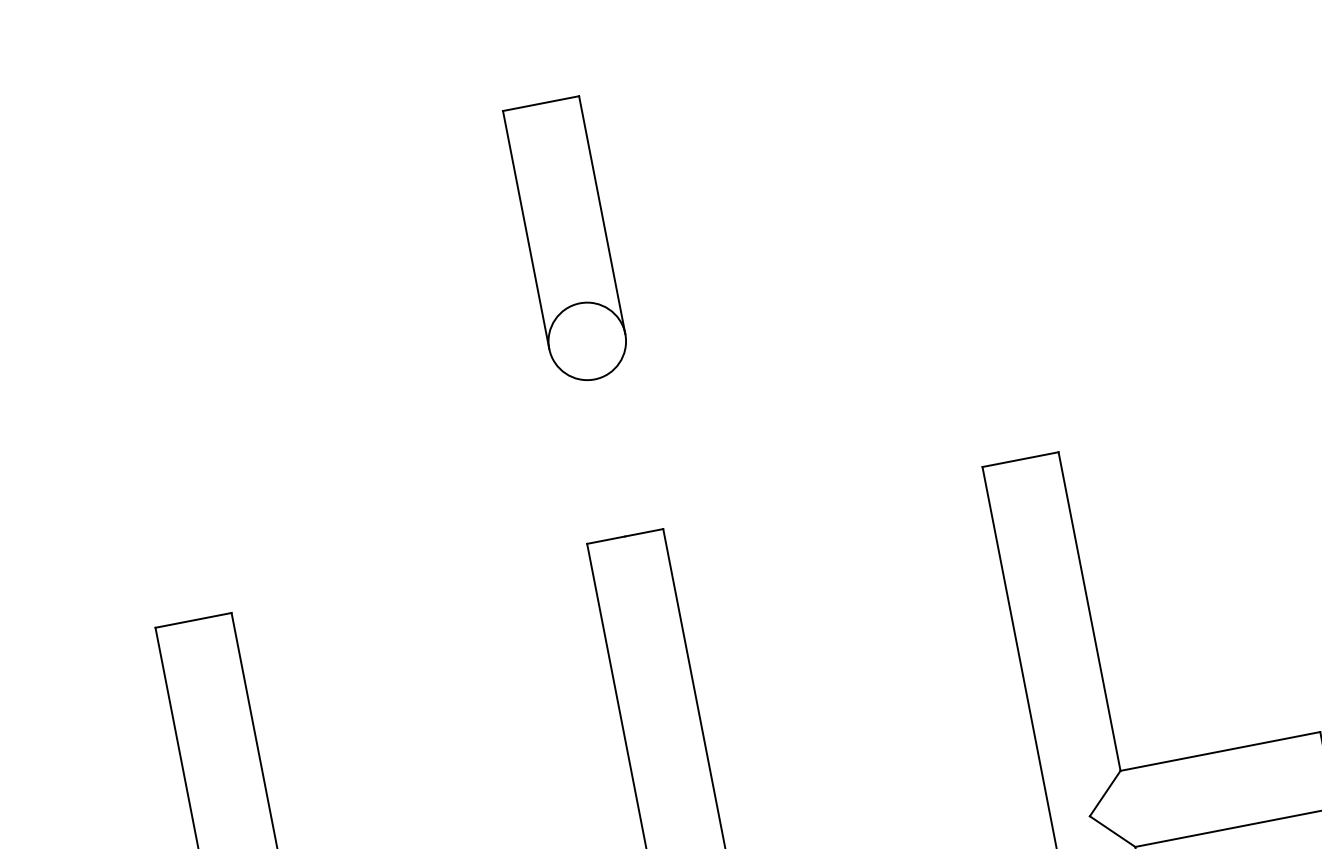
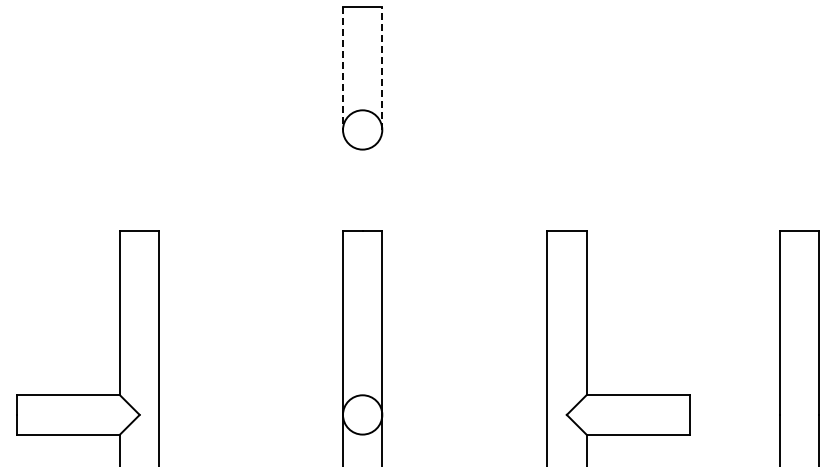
line: (602, 214) -> (382, 68), solid -> dashed
line: (527, 231) -> (343, 69), solid -> dashed

